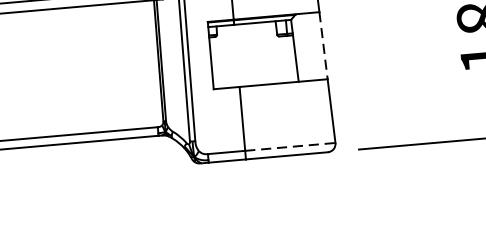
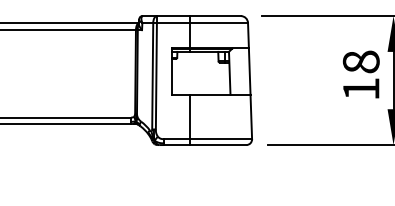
line: (323, 47) -> (249, 72), dashed -> solid
line: (291, 147) -> (221, 139), dashed -> solid

